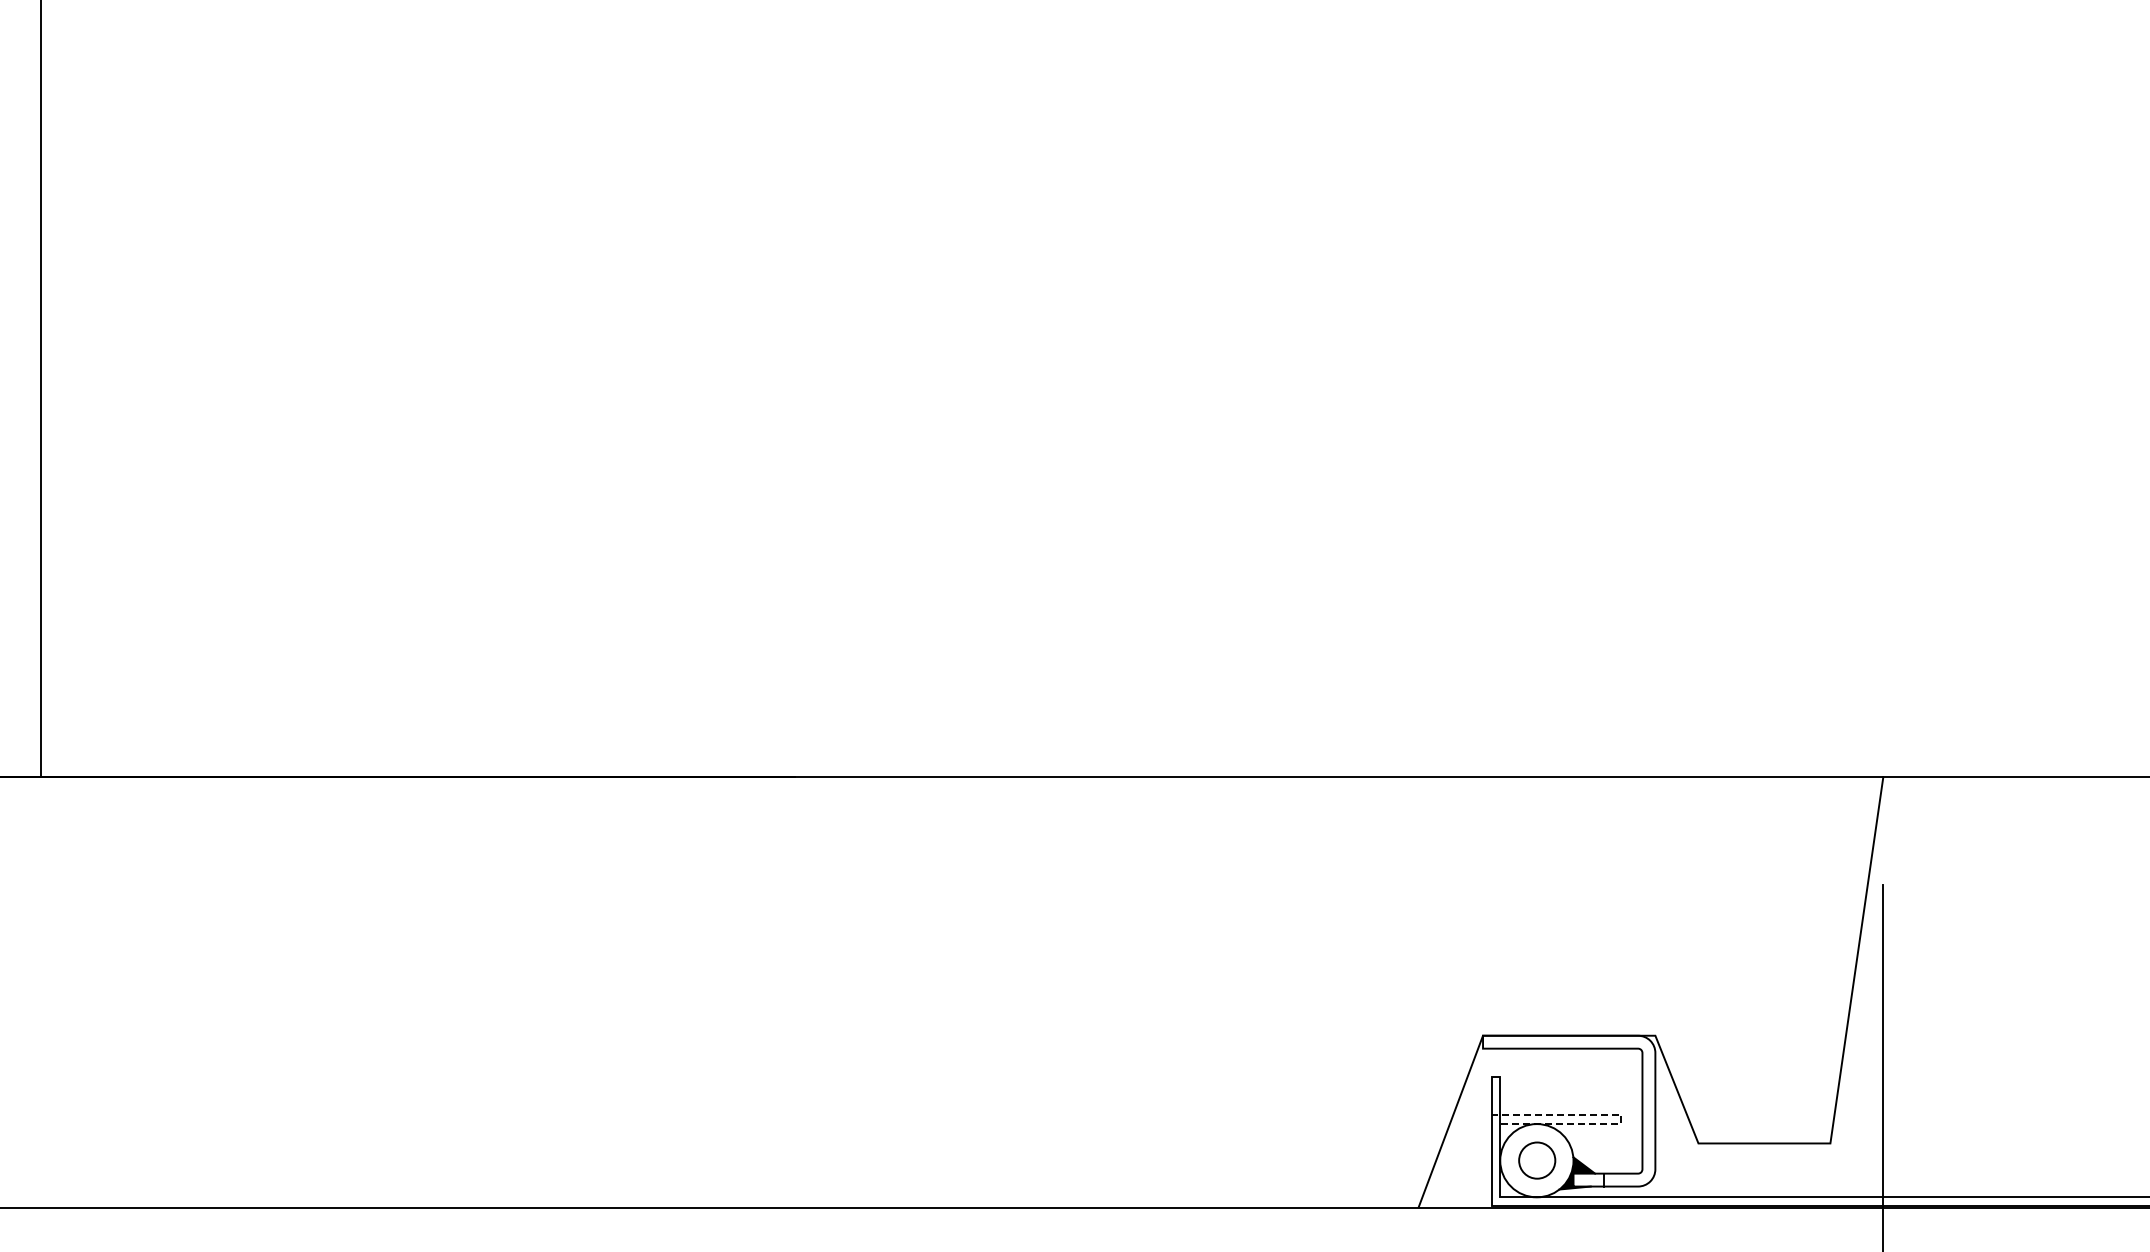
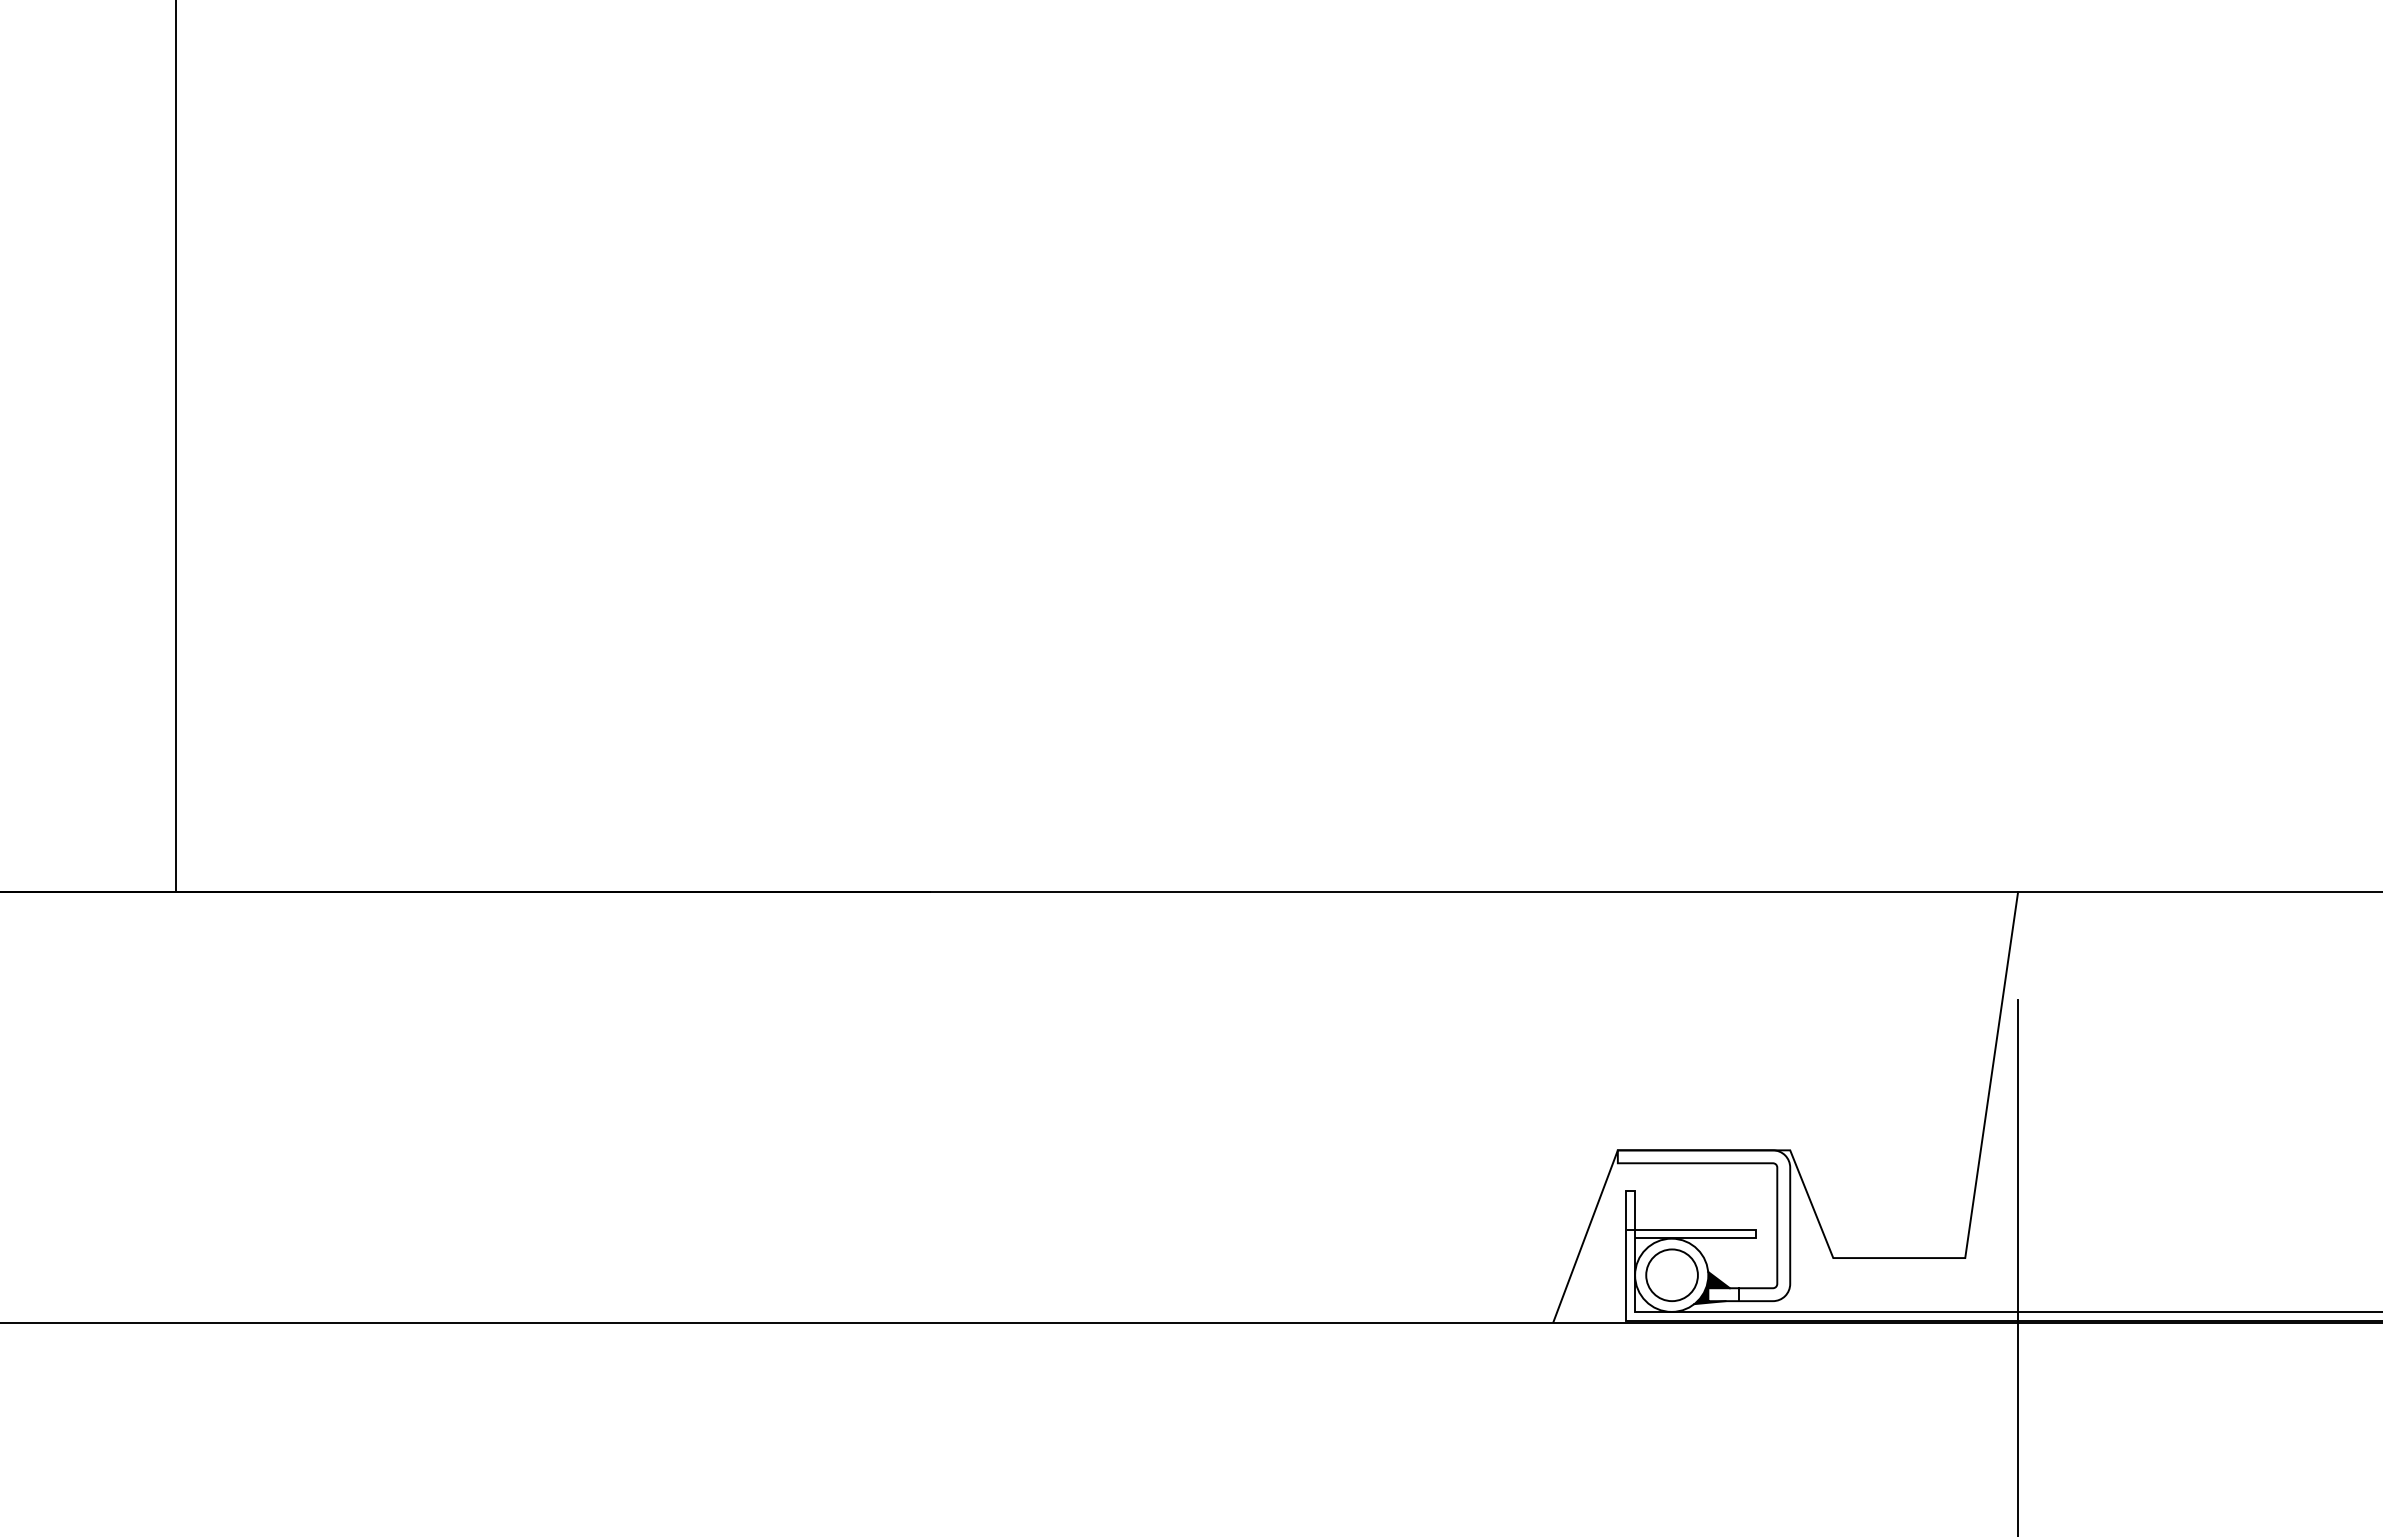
line: (1621, 1114) -> (1756, 1229), dashed -> solid
circle: (1536, 1159) -> (1671, 1274), size x1.43

